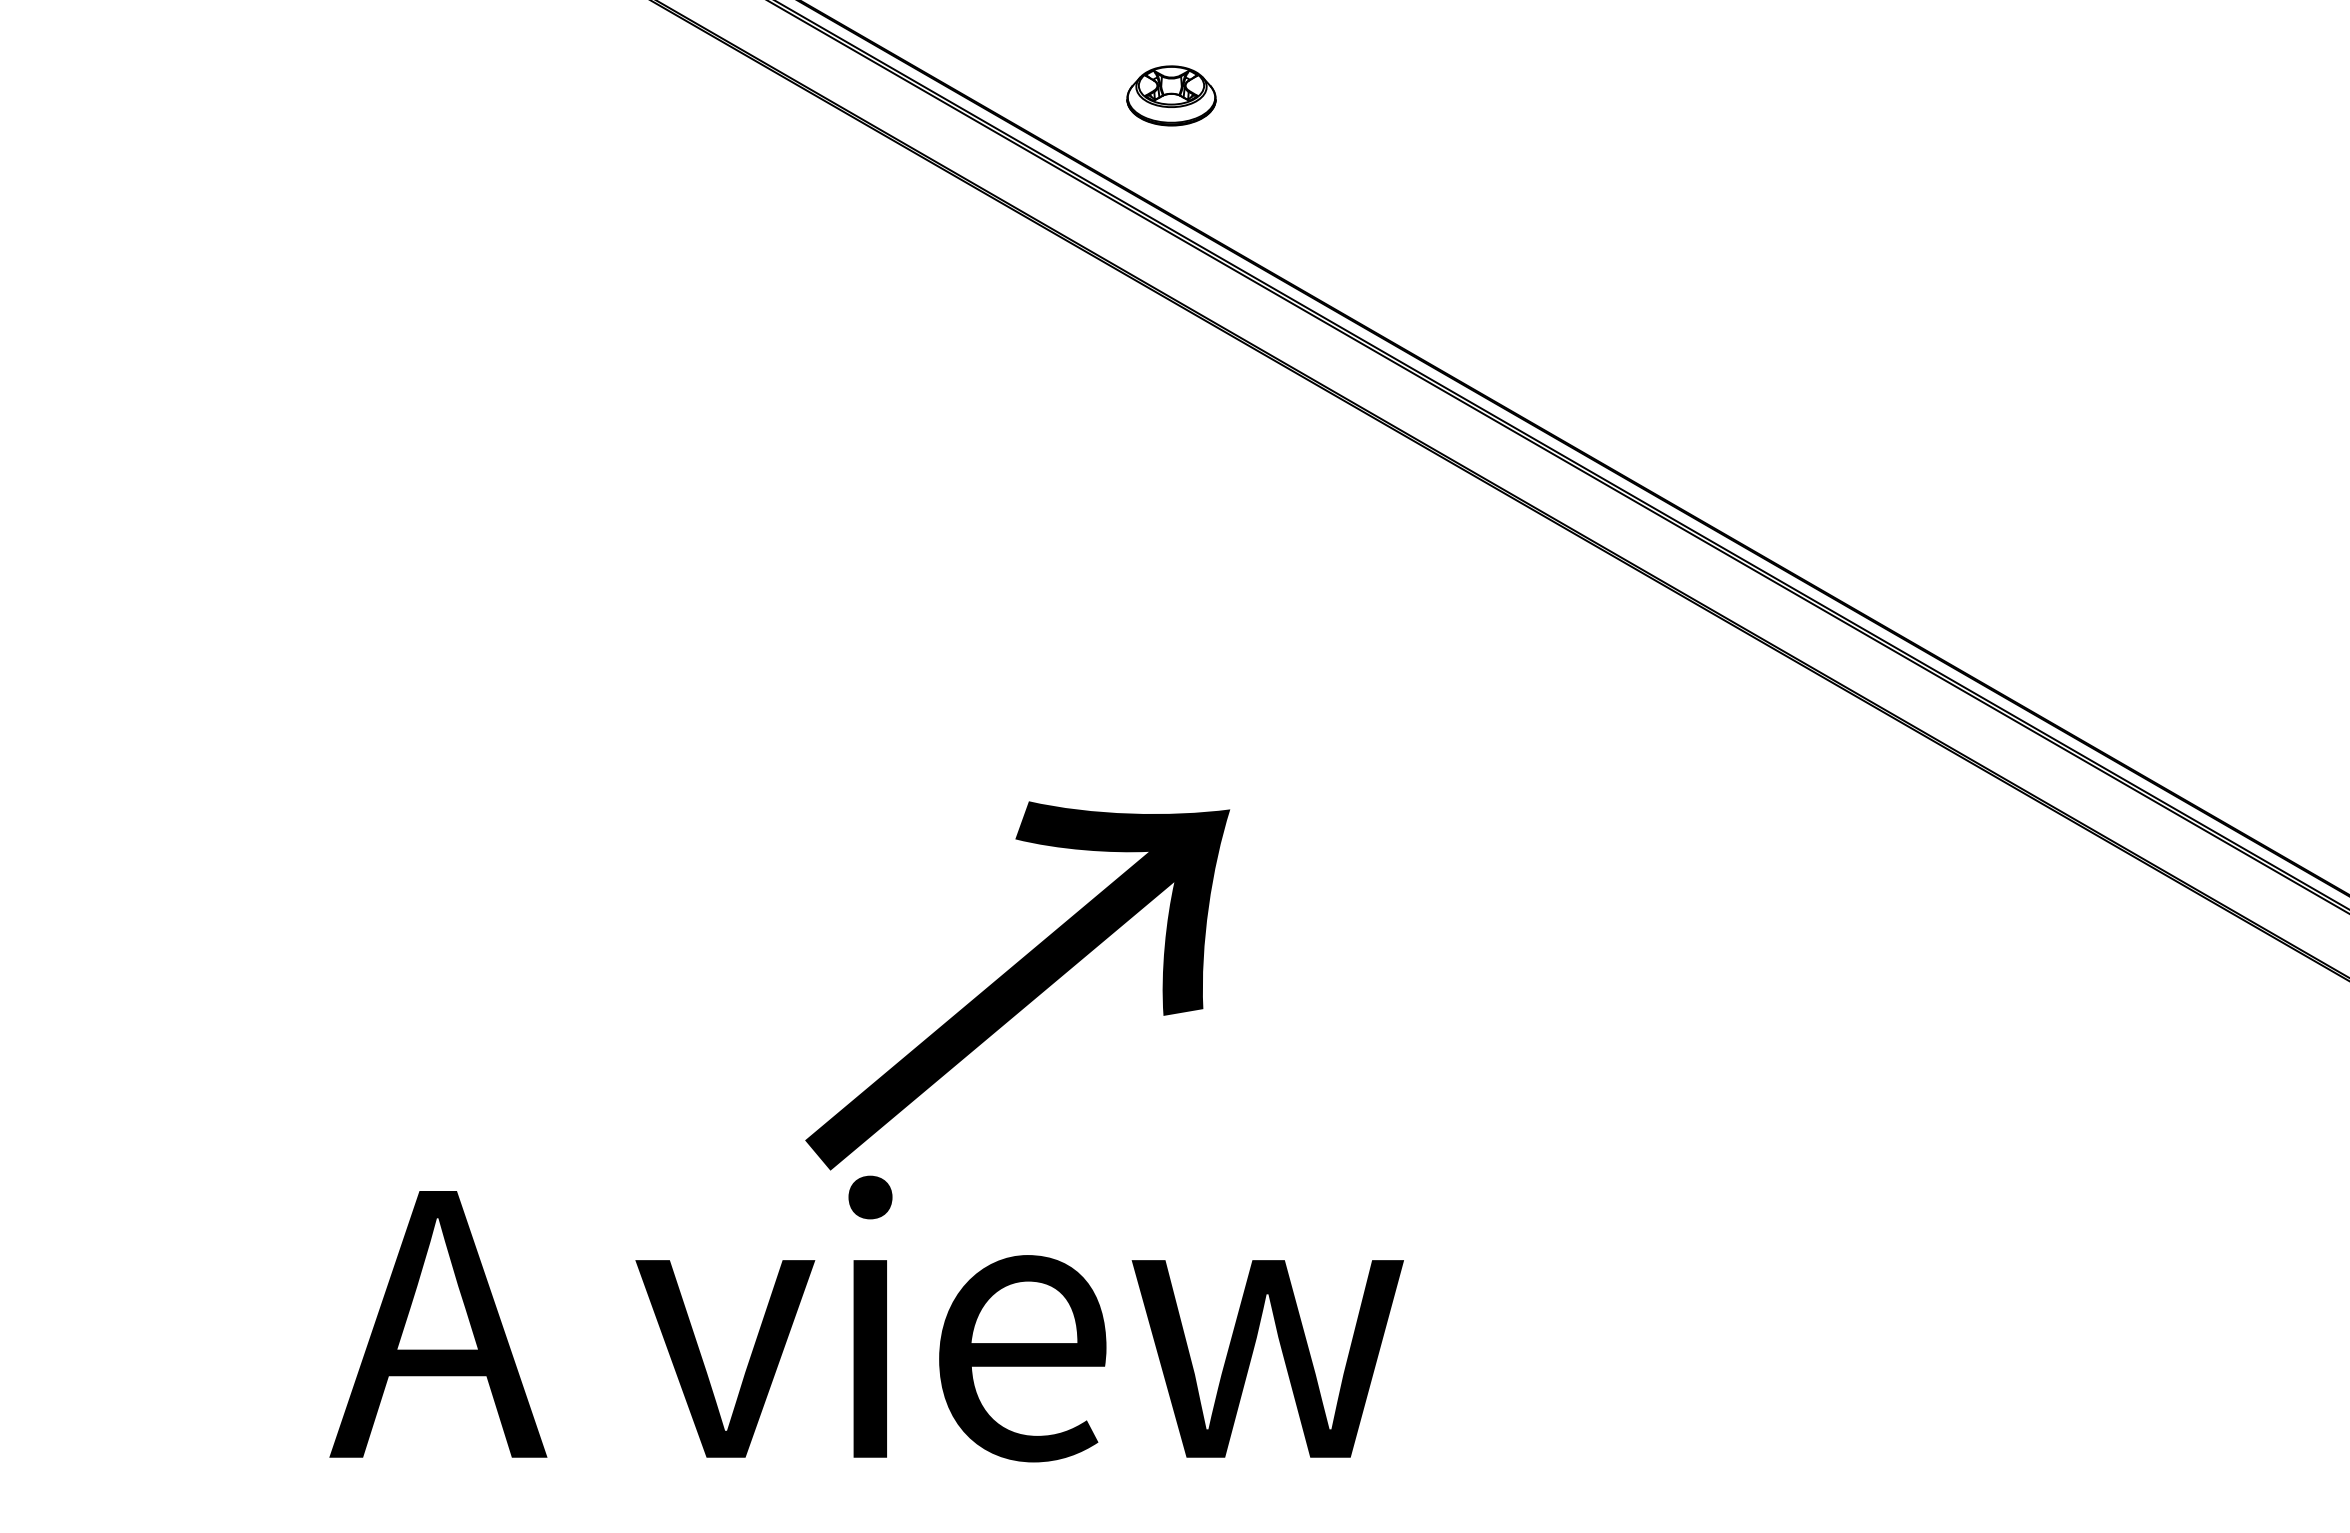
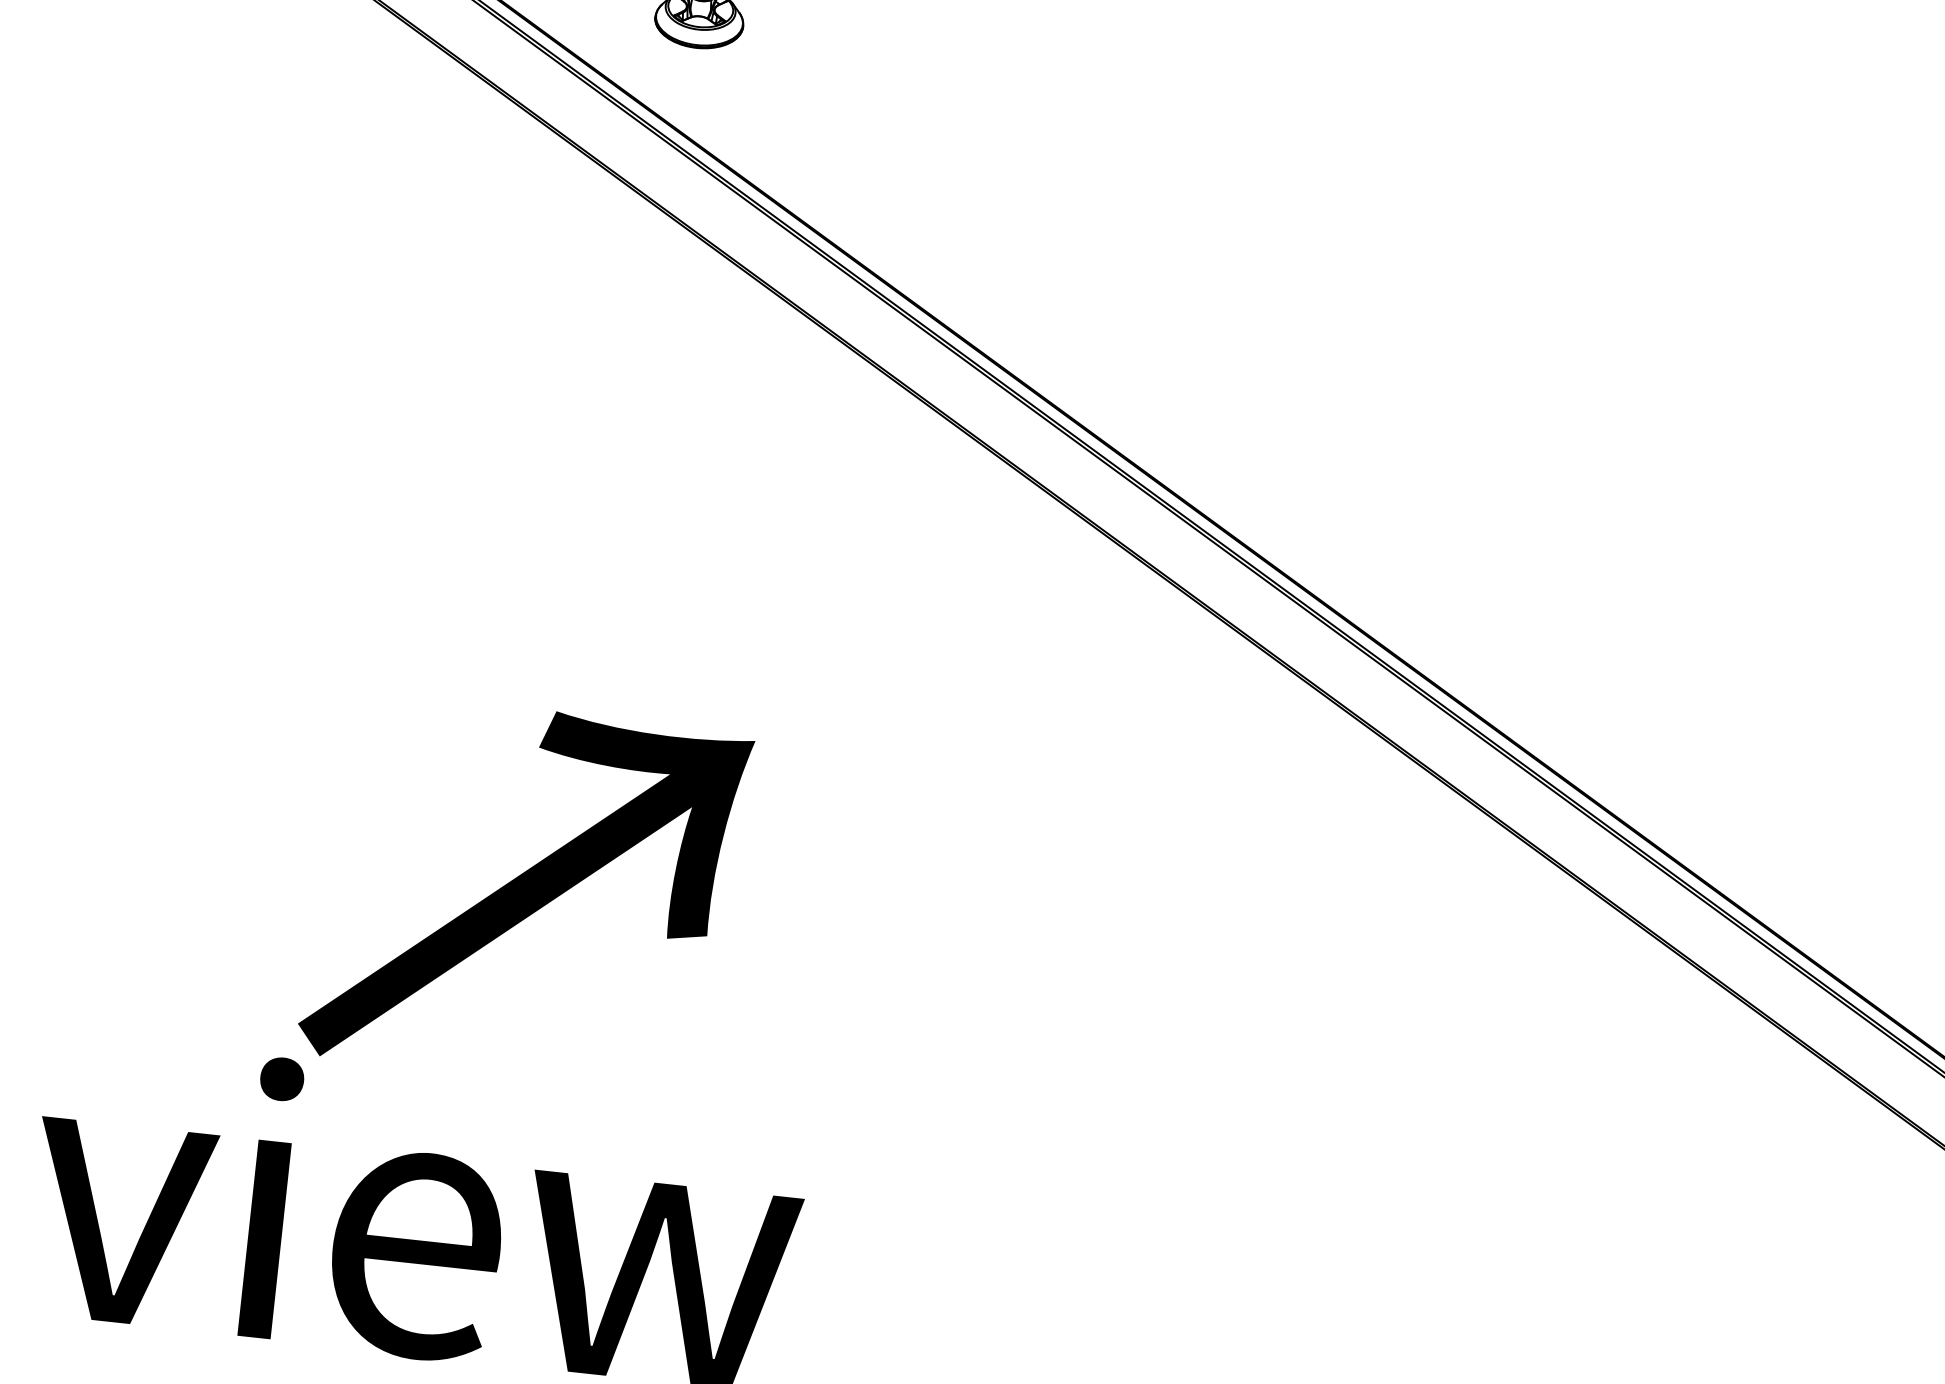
text: (1017, 985) -> (525, 892), moved

